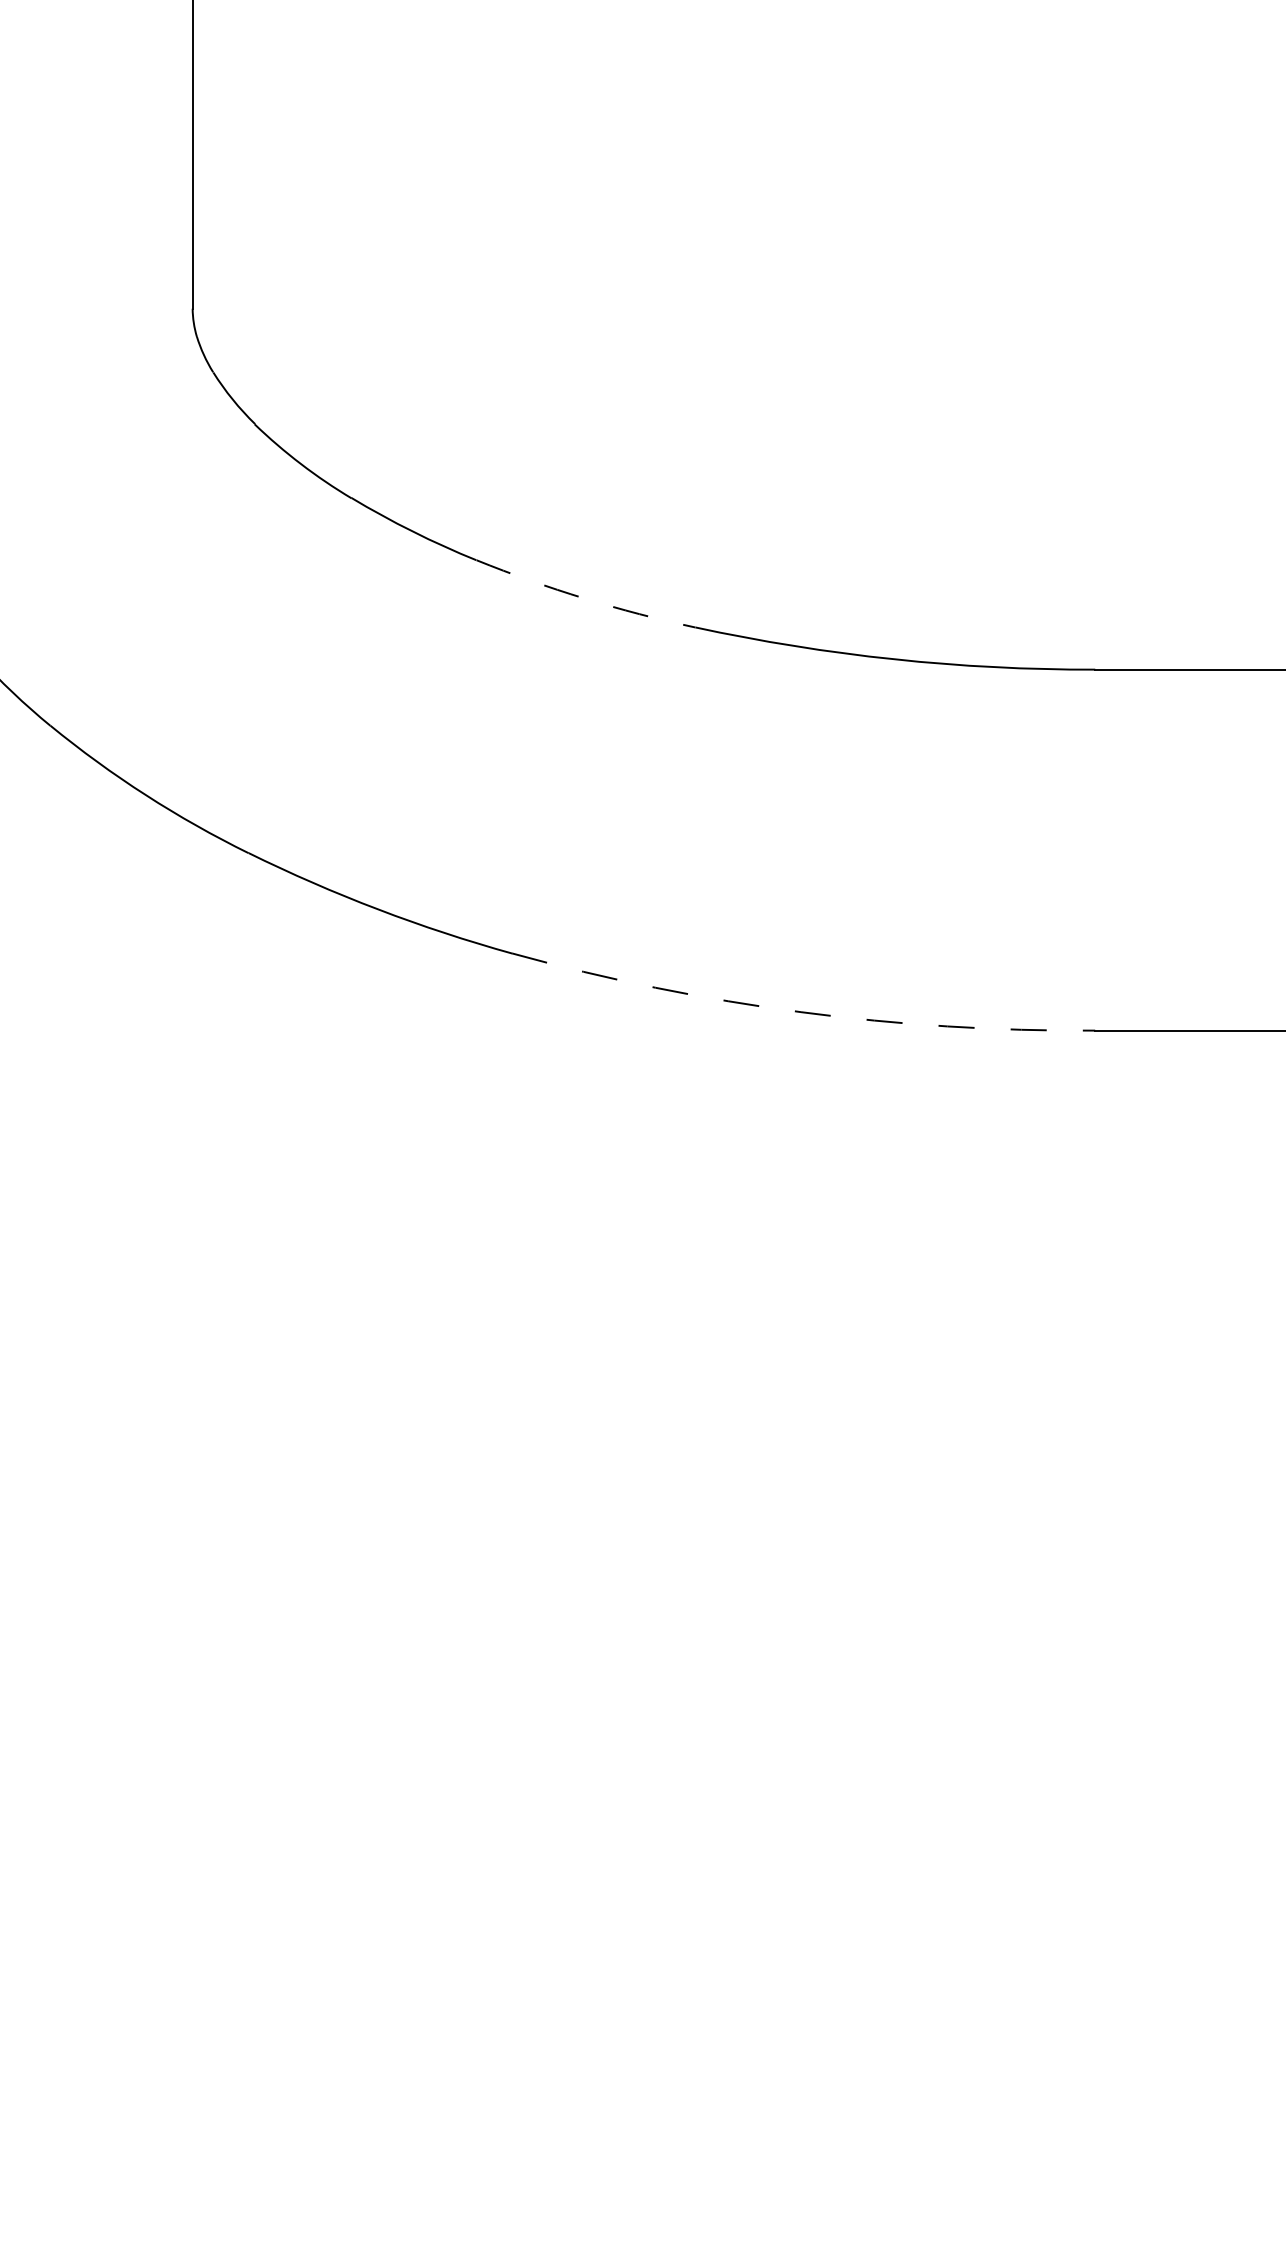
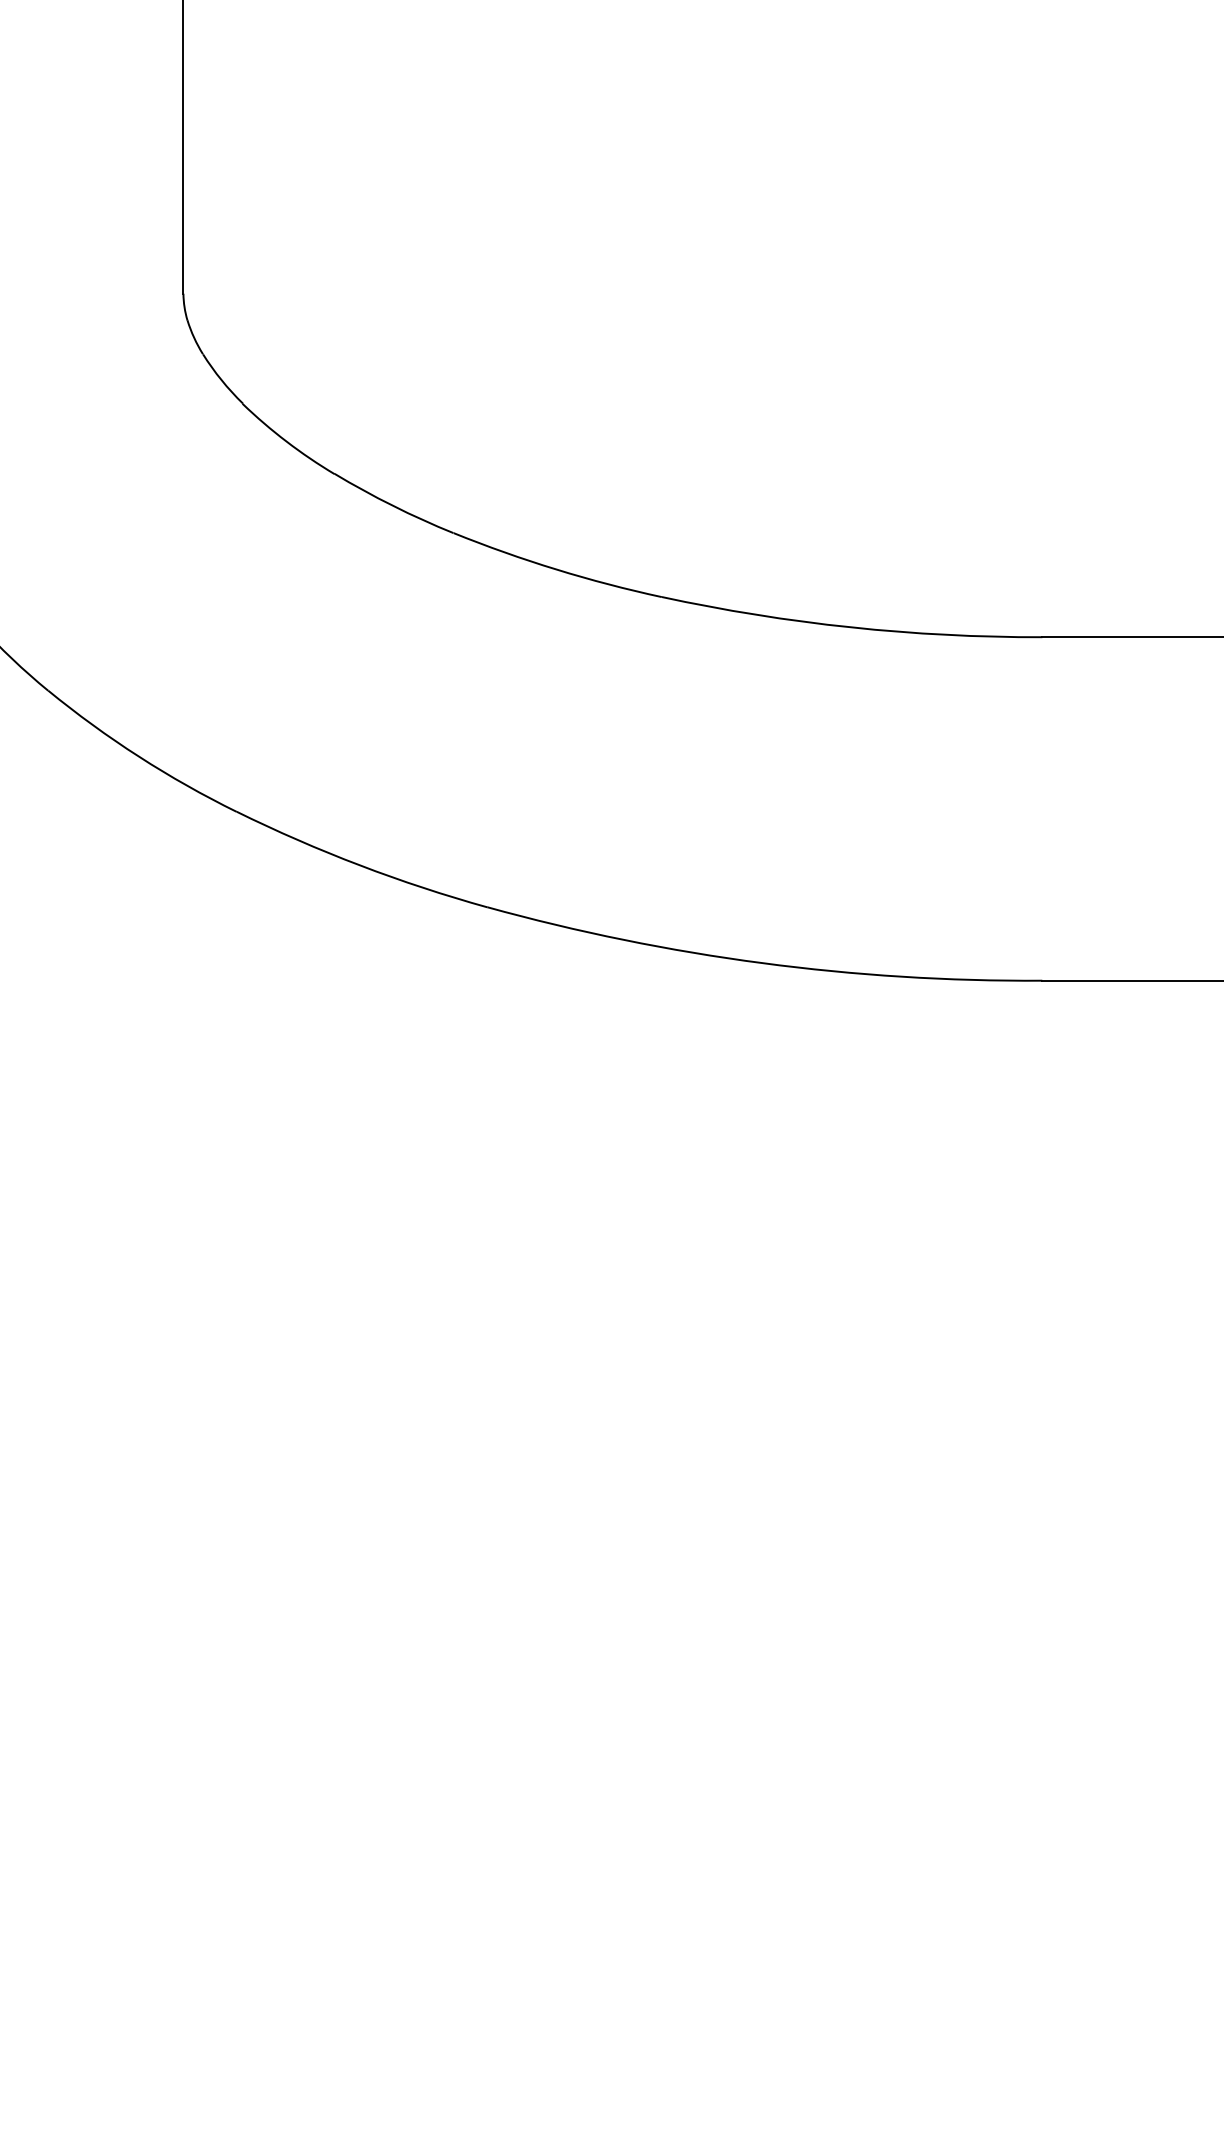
arc: (584, 598) -> (556, 569), dashed -> solid
arc: (801, 1012) -> (762, 963), dashed -> solid

